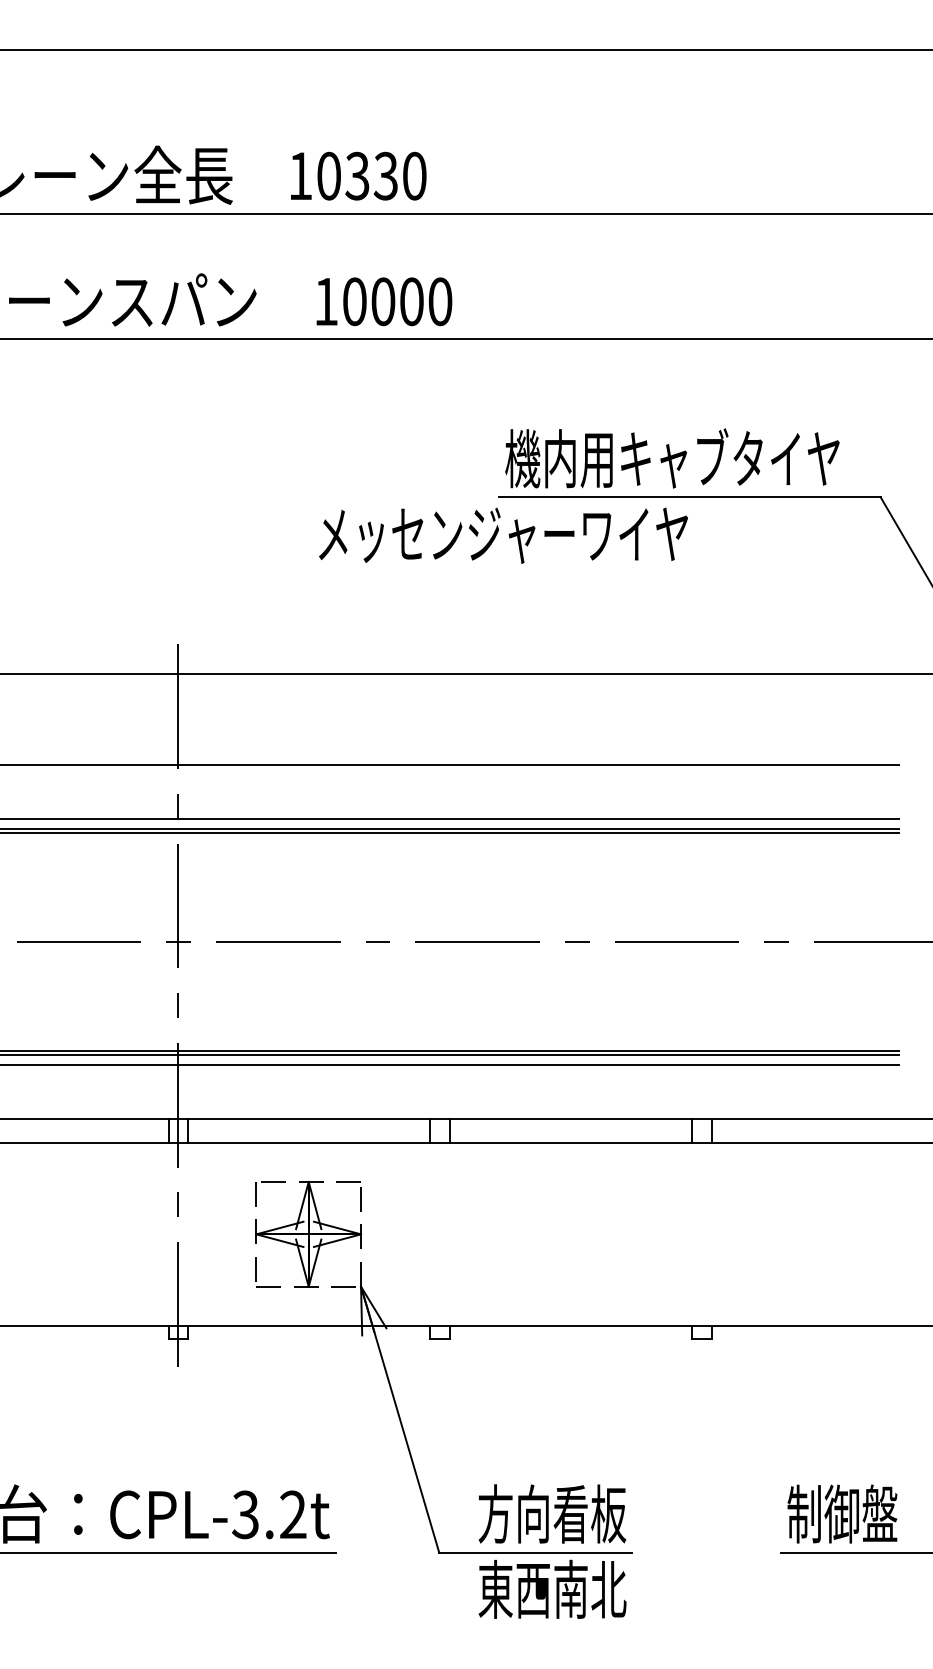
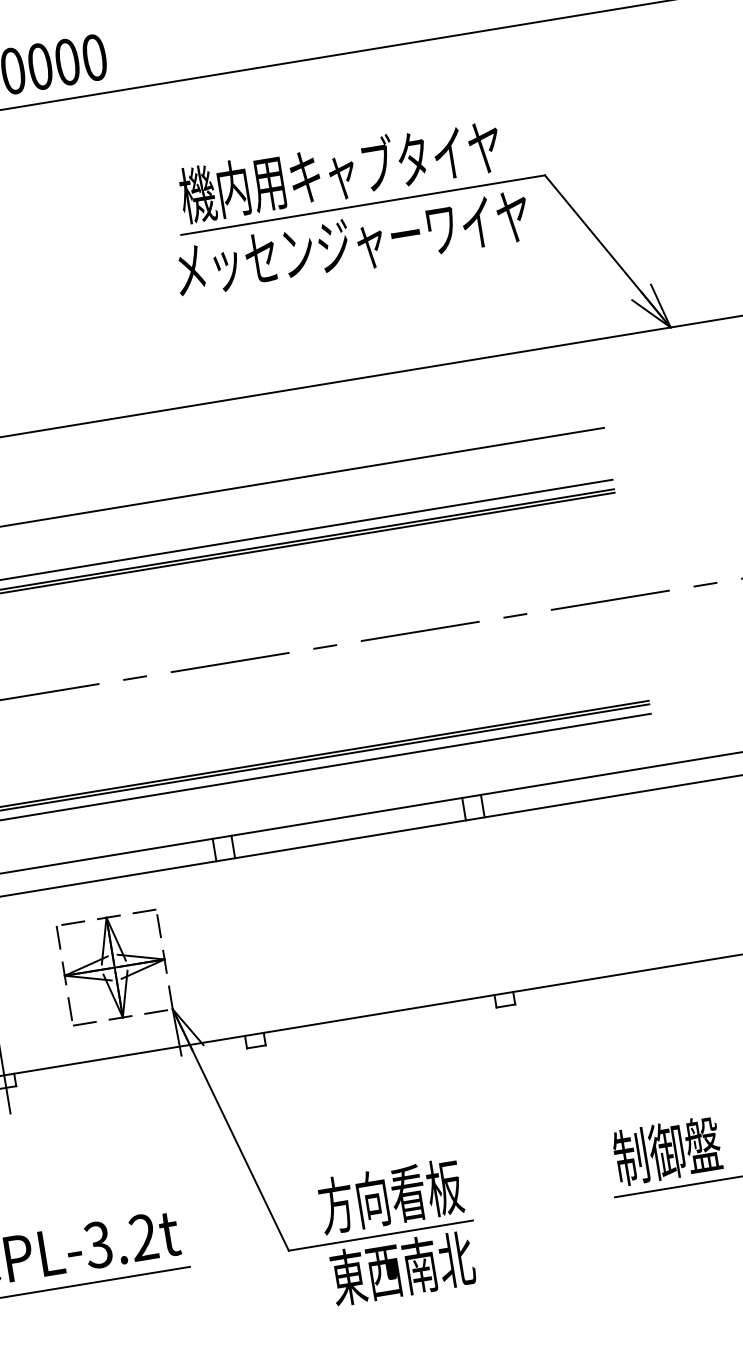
text: (503, 535) -> (352, 244), moved

